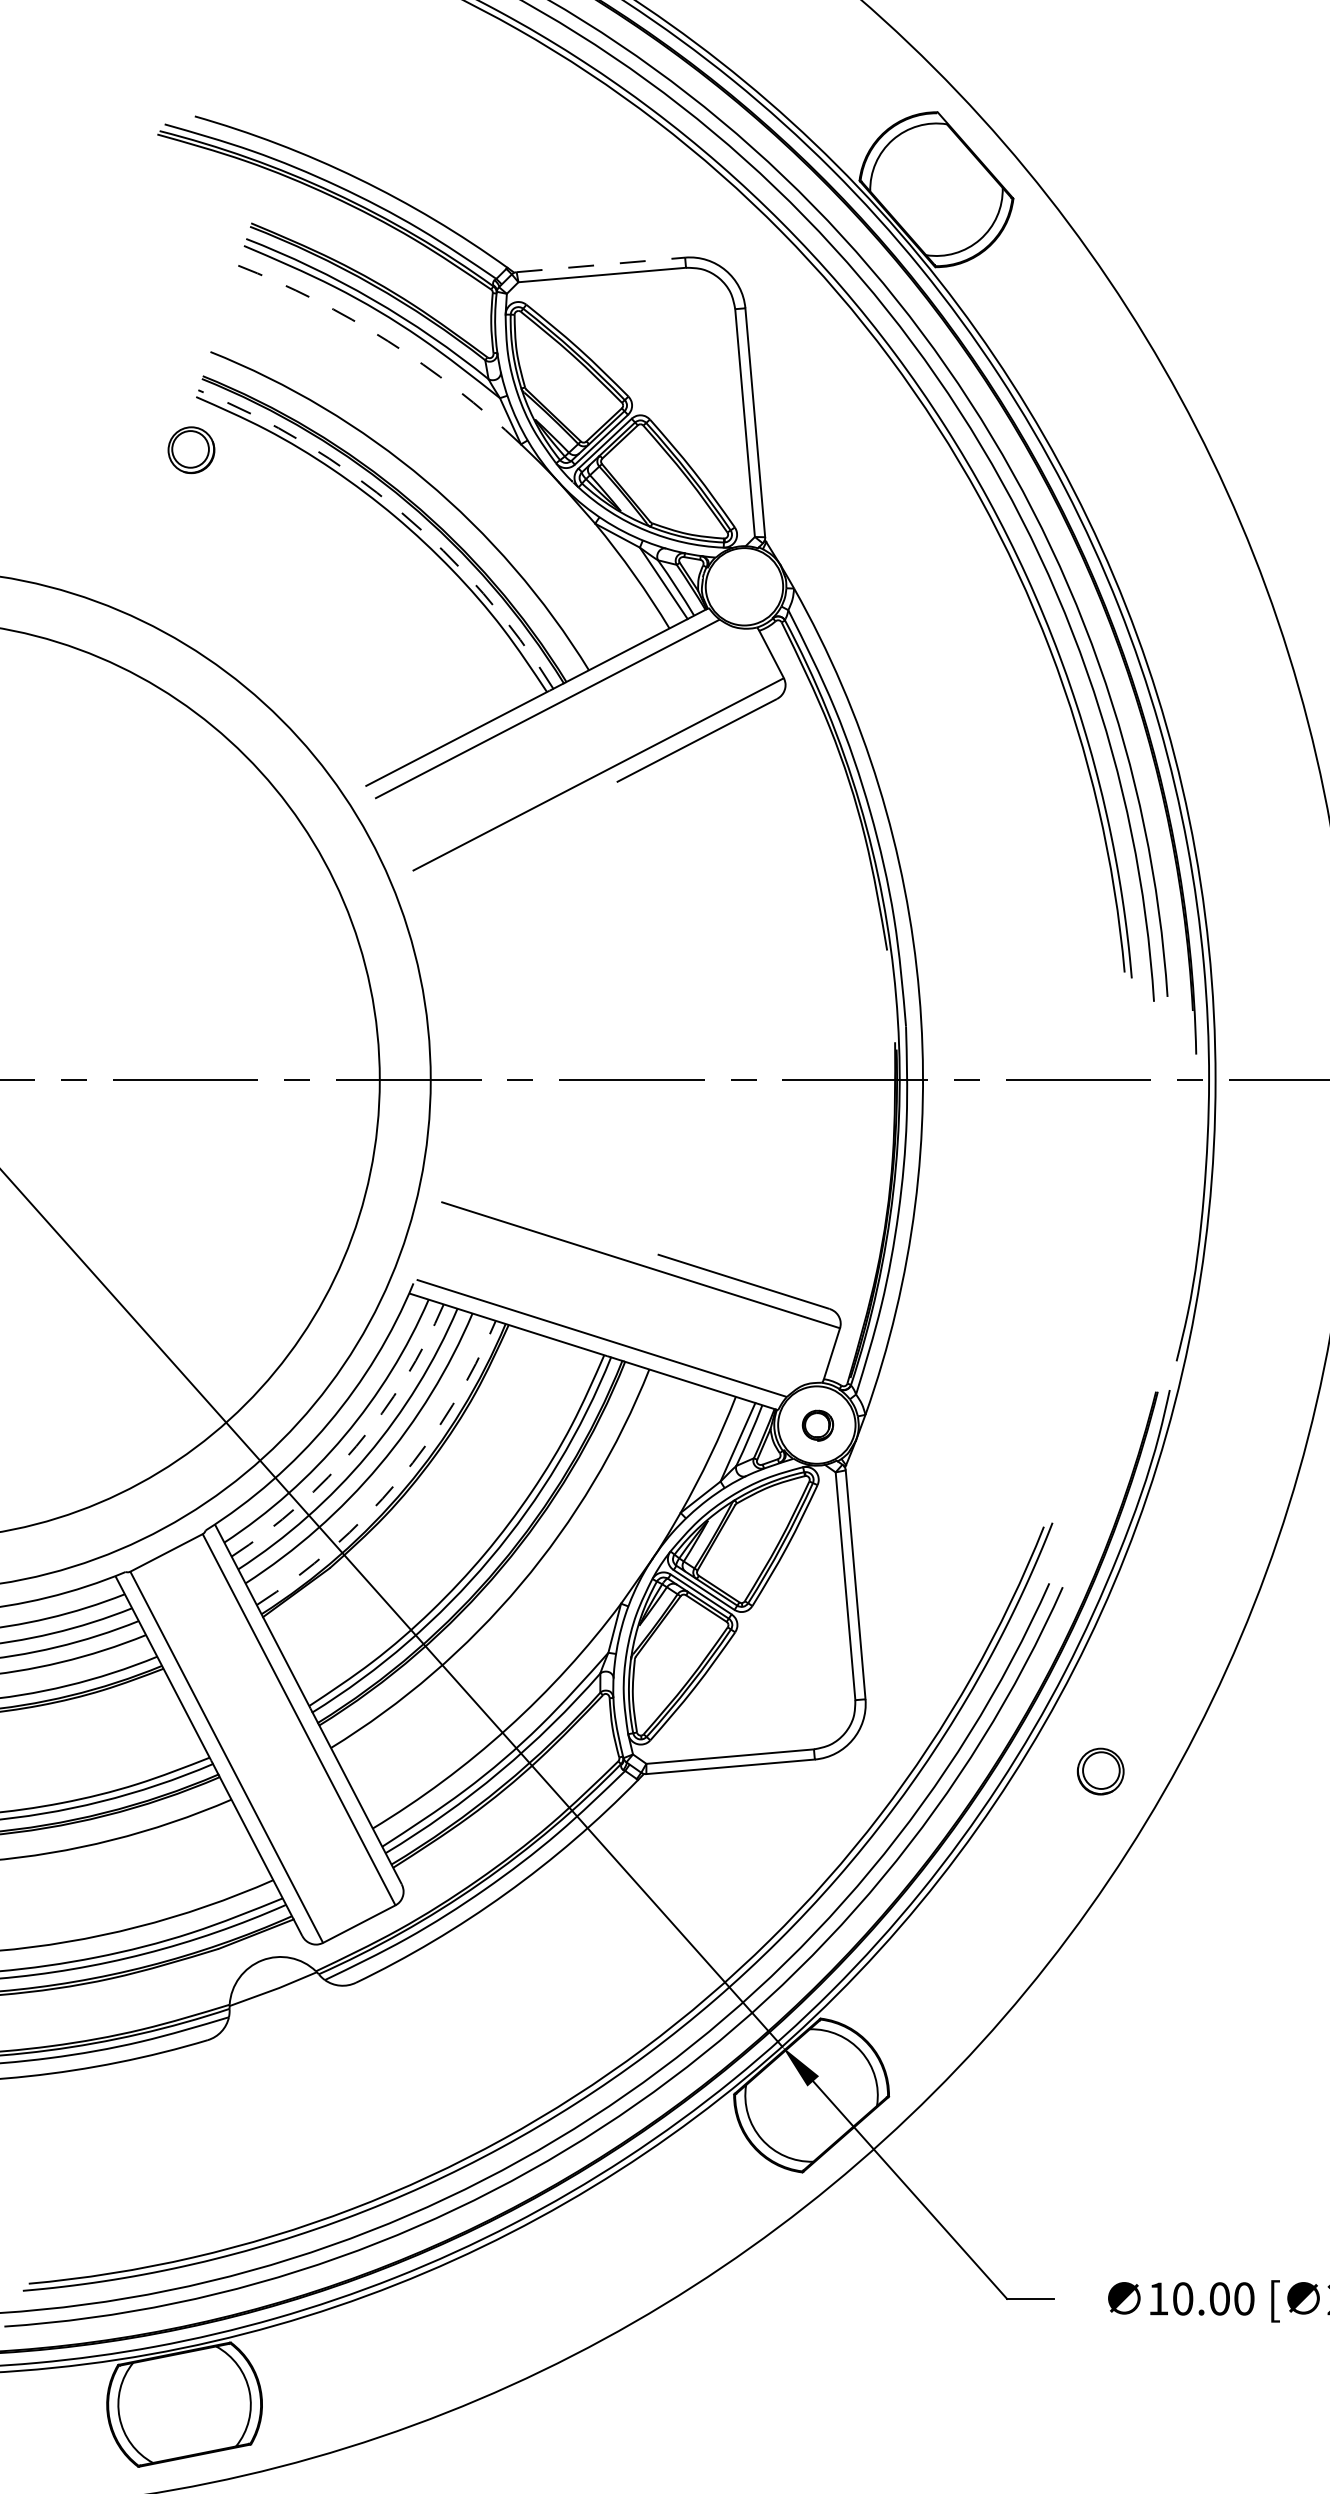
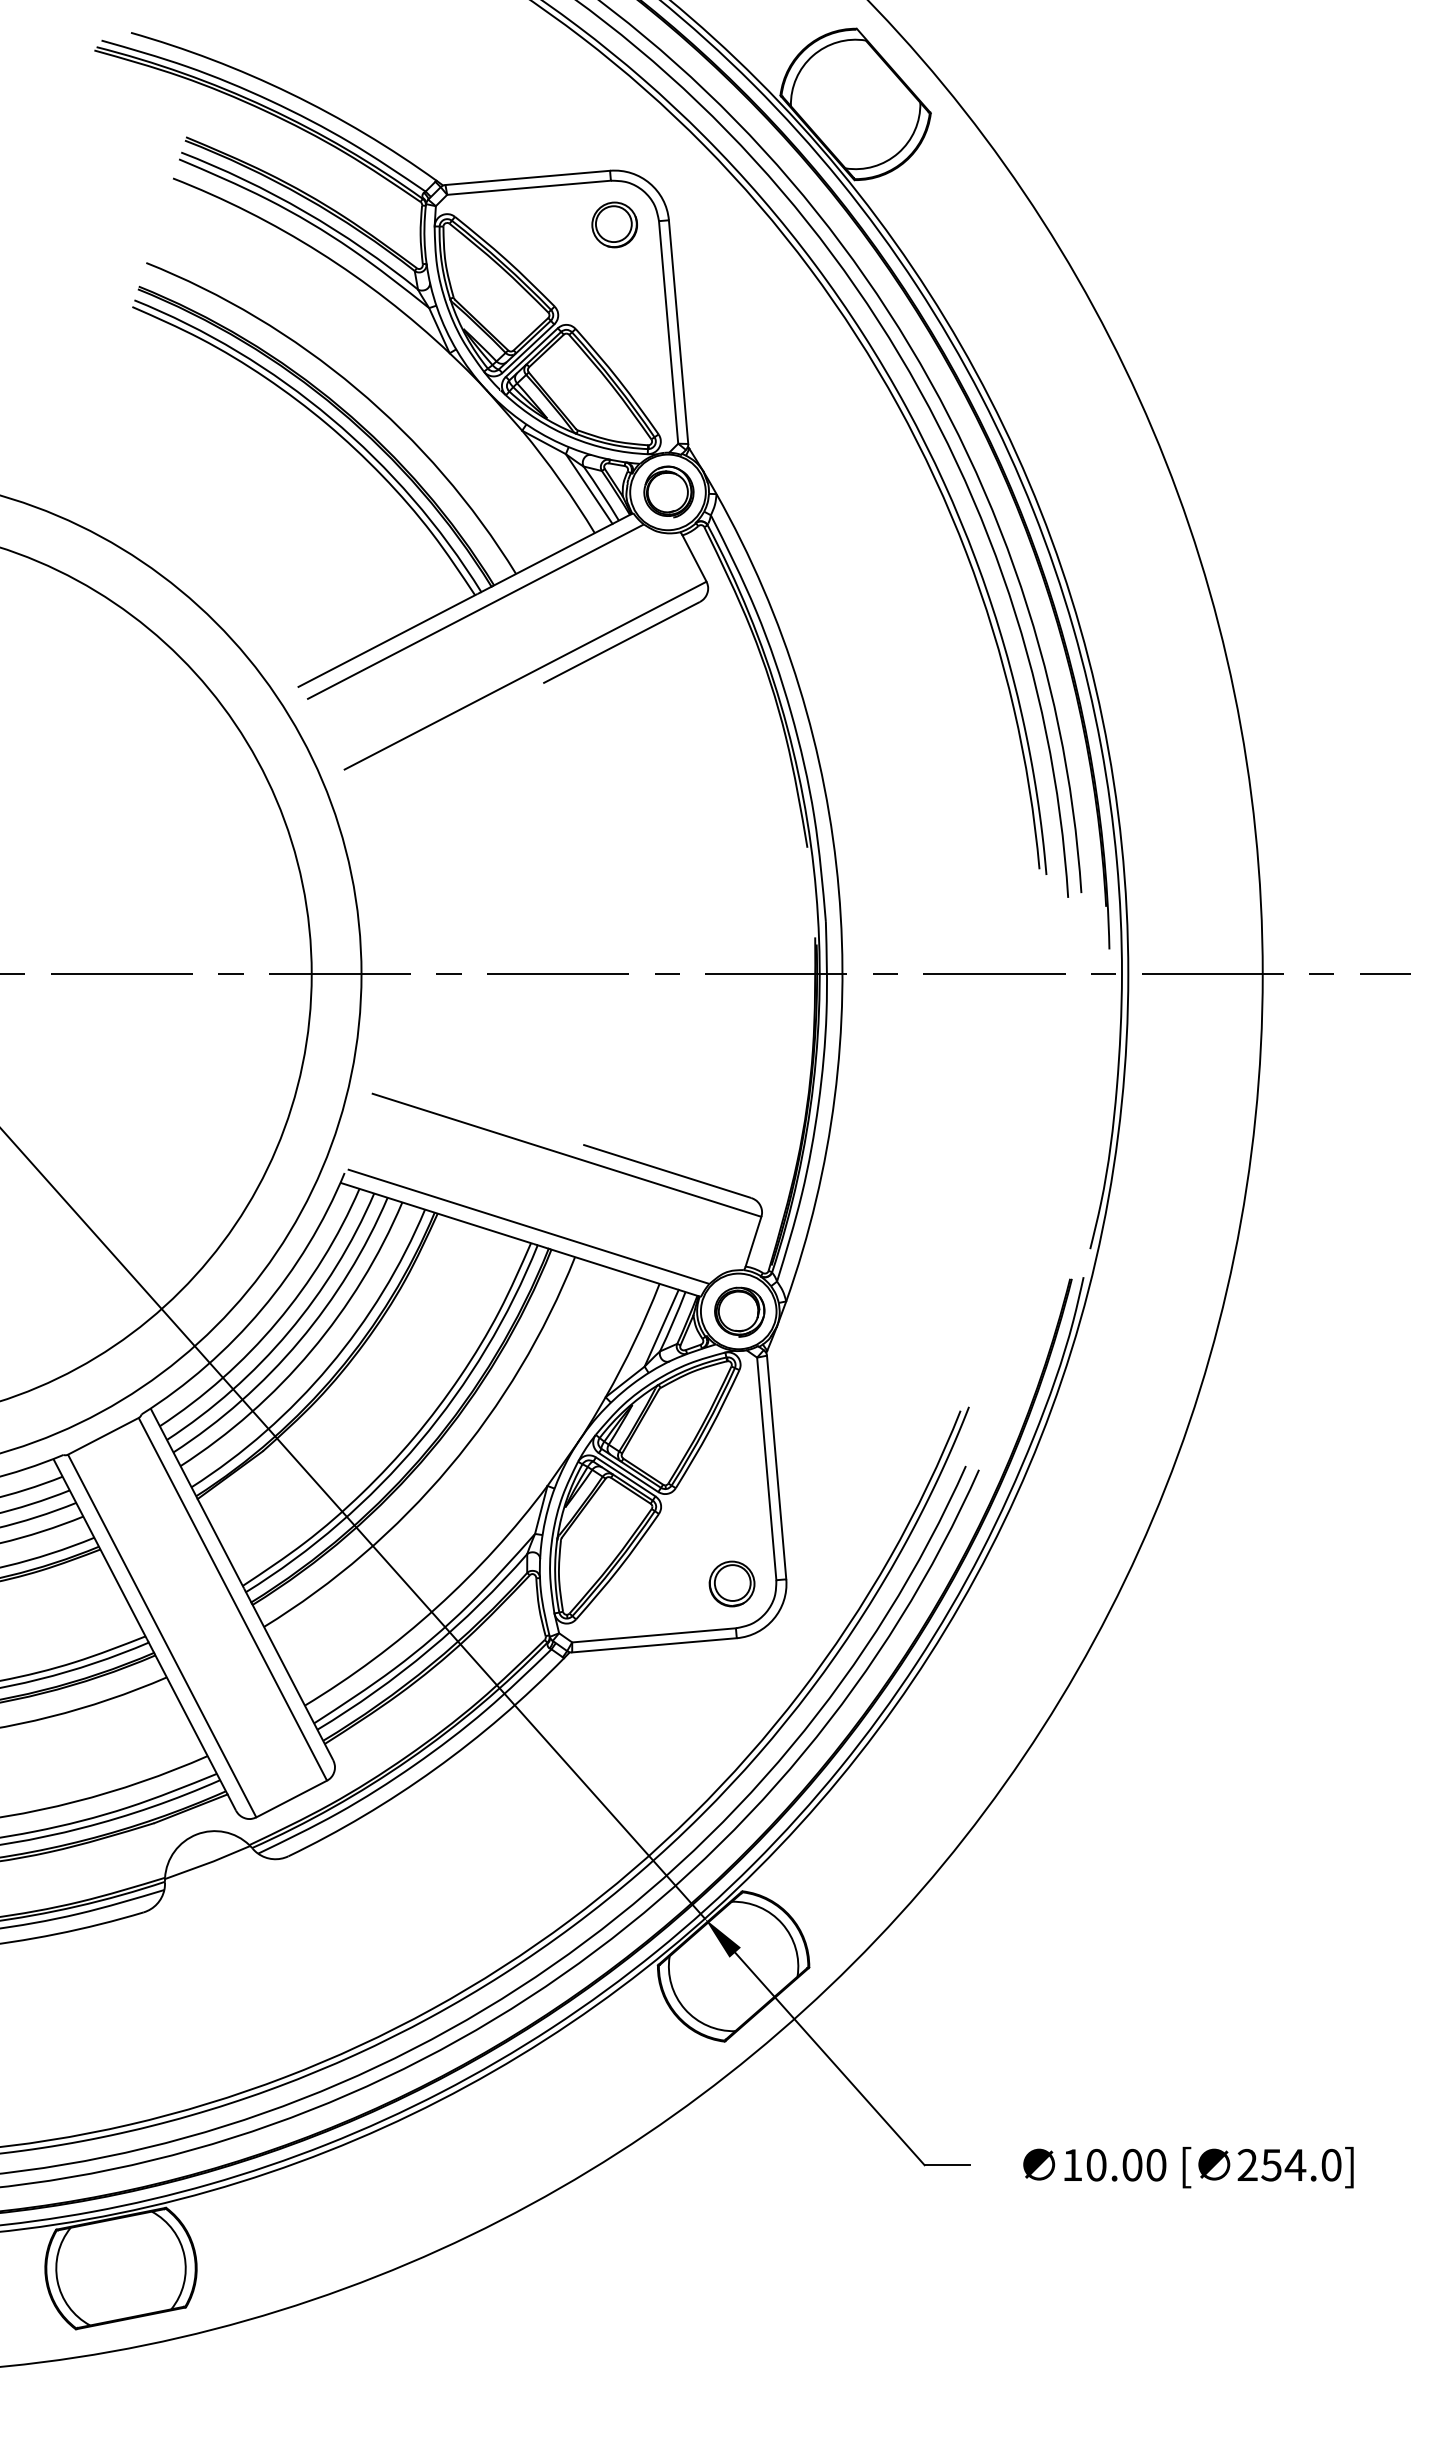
line: (600, 264) -> (527, 177), dashed -> solid
arc: (387, 341) -> (319, 252), dashed -> solid
part: (191, 449) -> (614, 224), moved
arc: (400, 511) -> (331, 418), dashed -> solid
part: (744, 585) -> (668, 491), added
part: (817, 1425) -> (739, 1311), size x1.67
arc: (356, 1446) -> (288, 1332), dashed -> solid
arc: (397, 1481) -> (329, 1366), dashed -> solid
part: (1100, 1771) -> (731, 1583), moved

